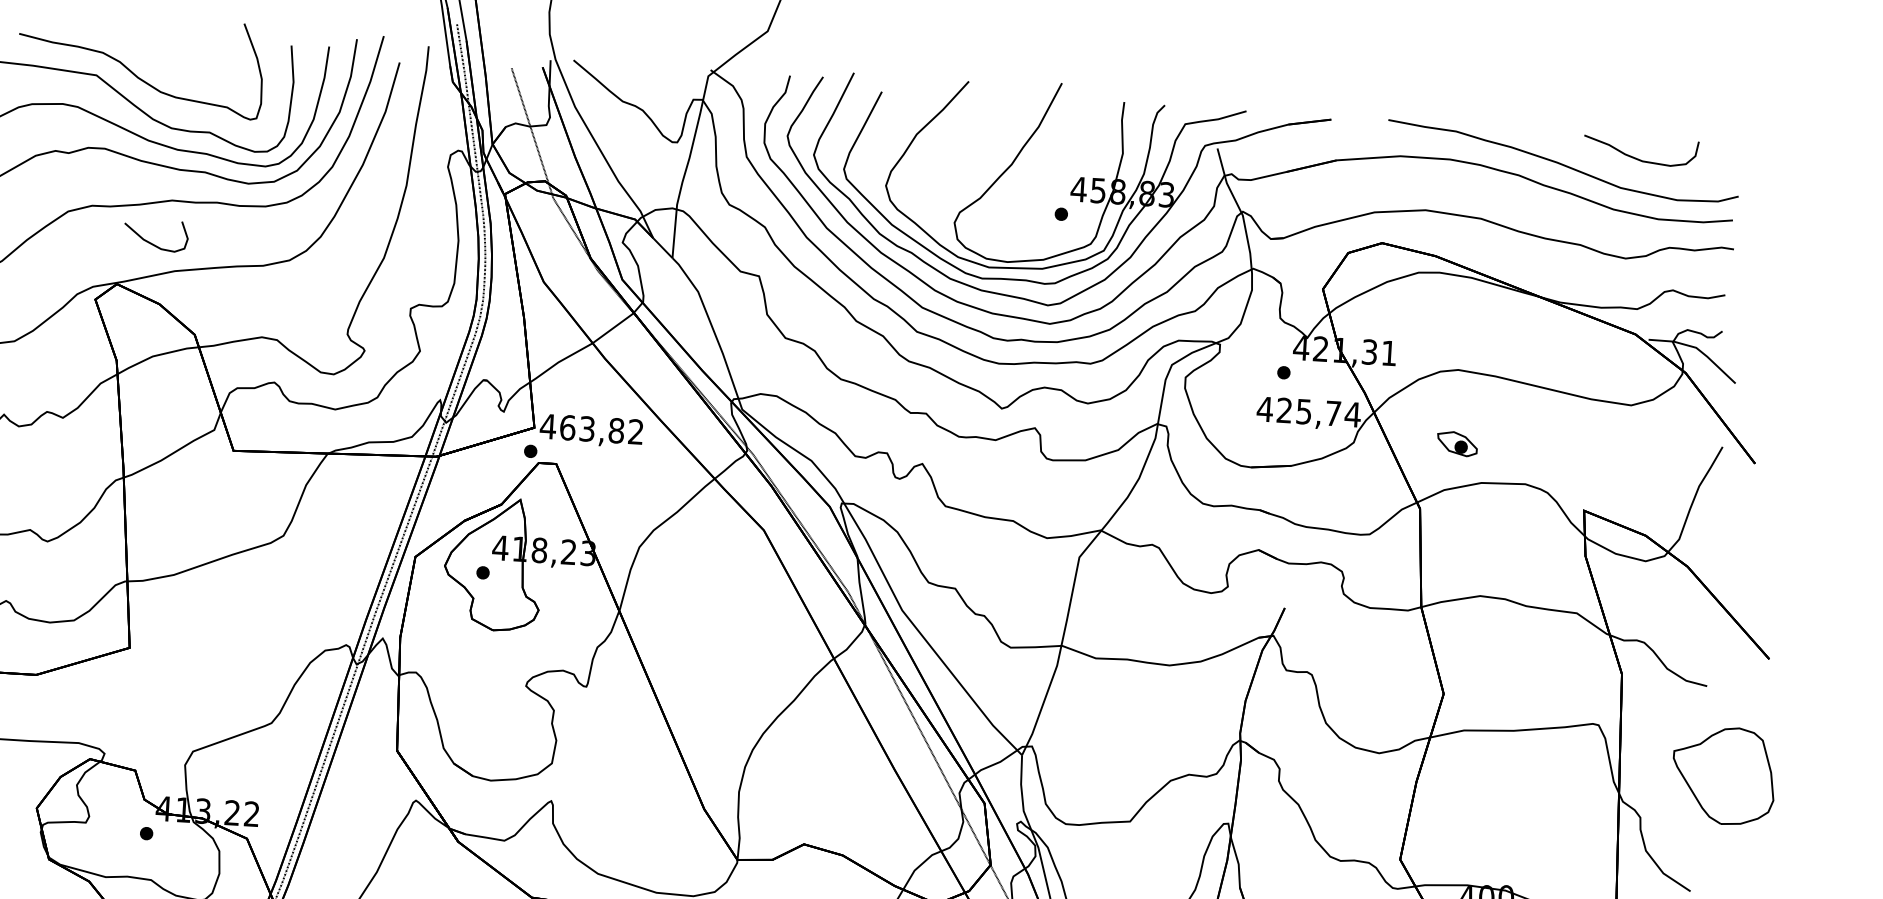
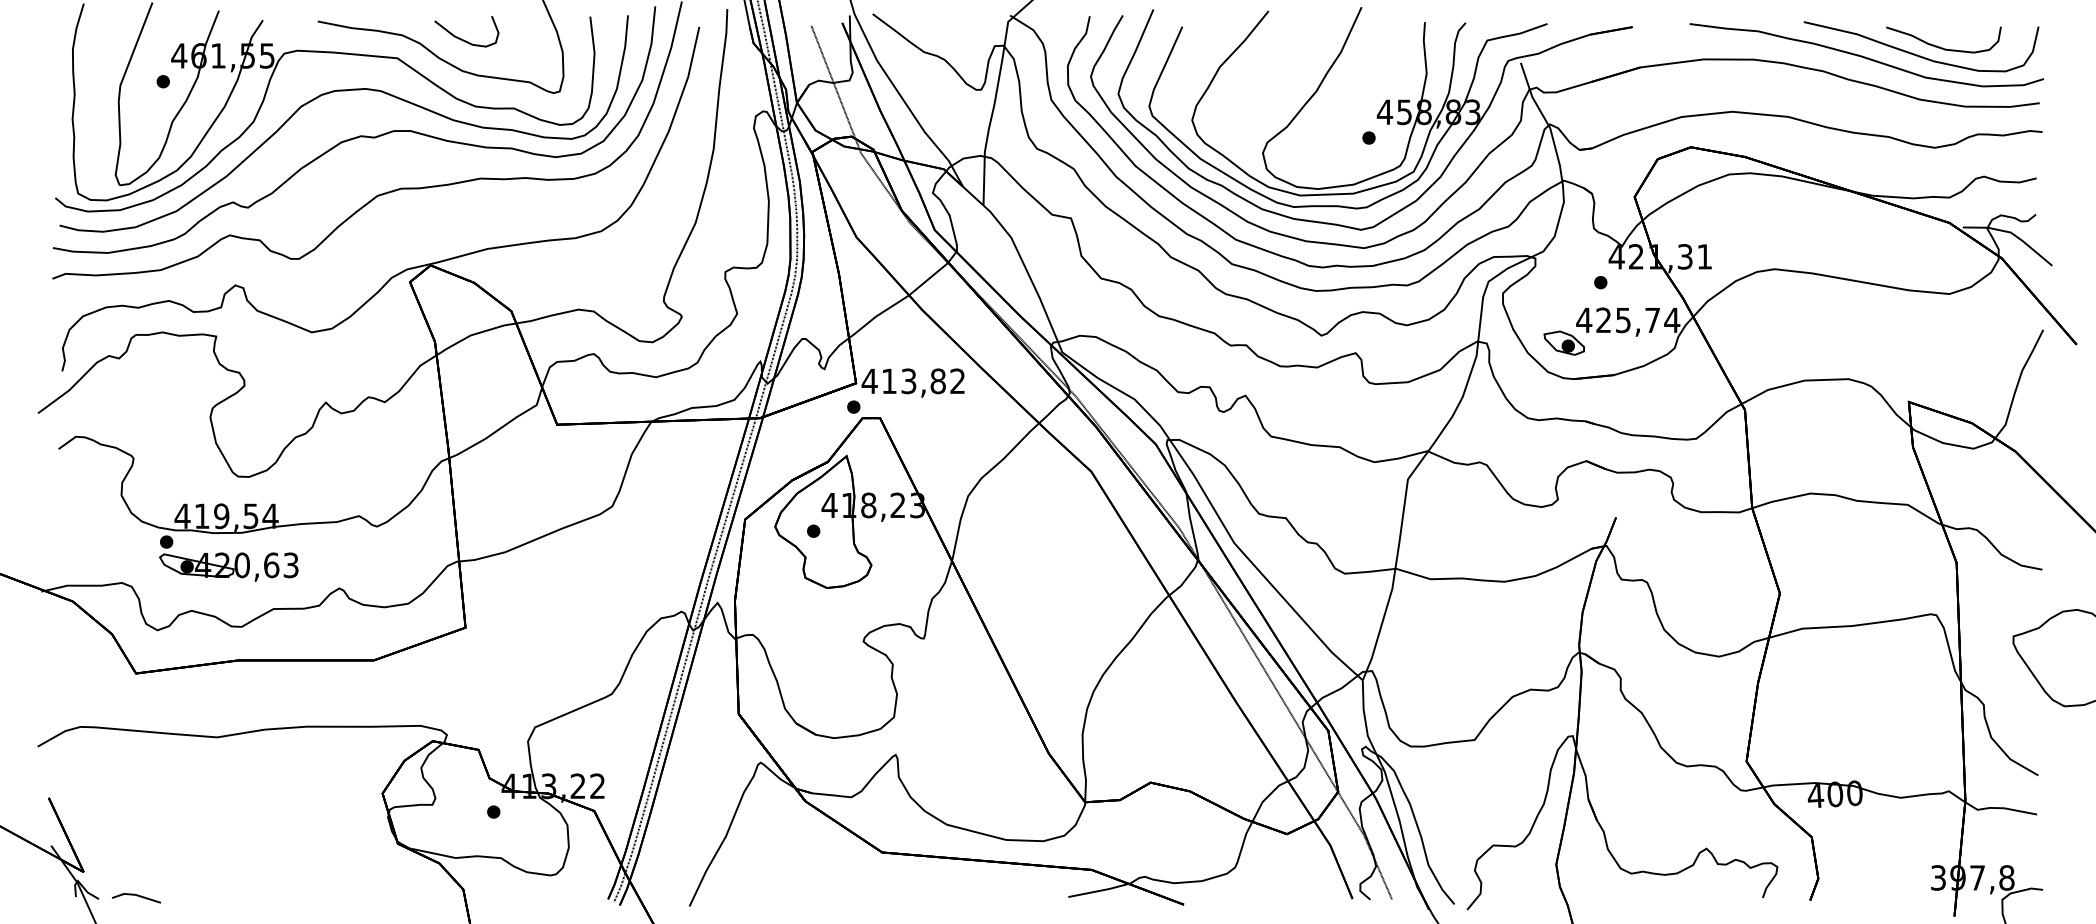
part: (1613, 164) -> (1917, 54), added
curve: (152, 243) -> (463, 39), moved
text: (567, 428) -> (889, 381), 463,82 -> 413,82
part: (1456, 443) -> (1563, 342), moved

